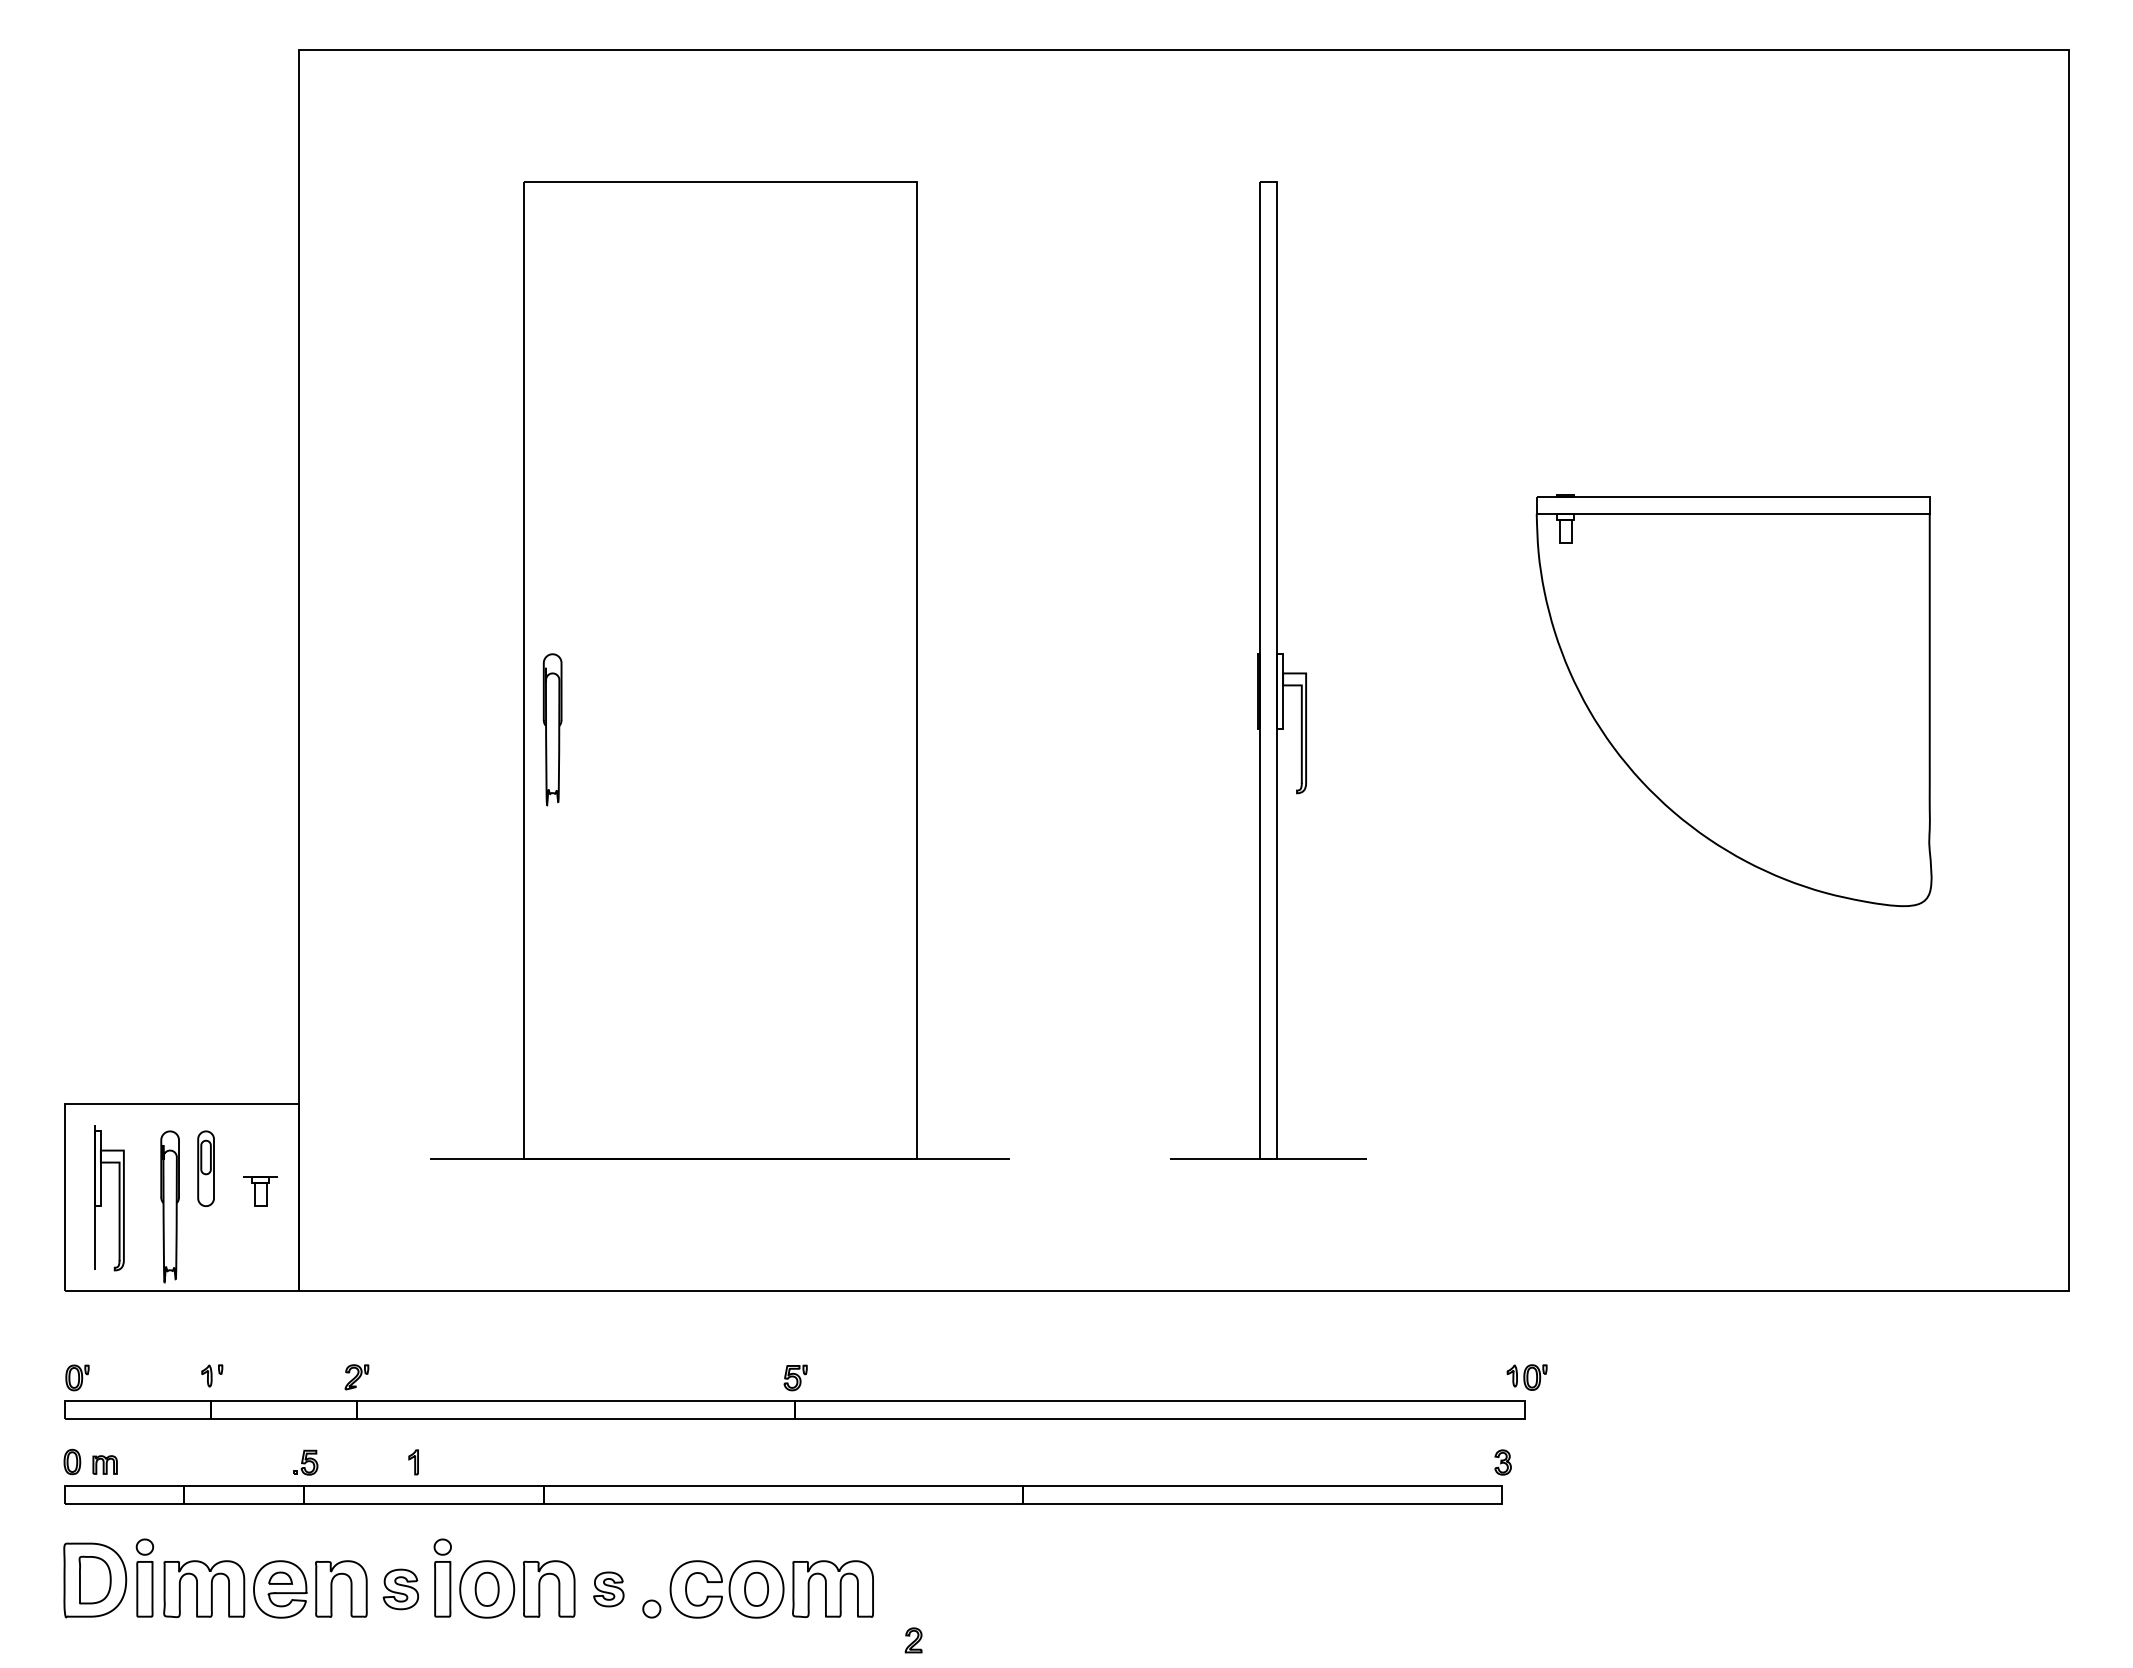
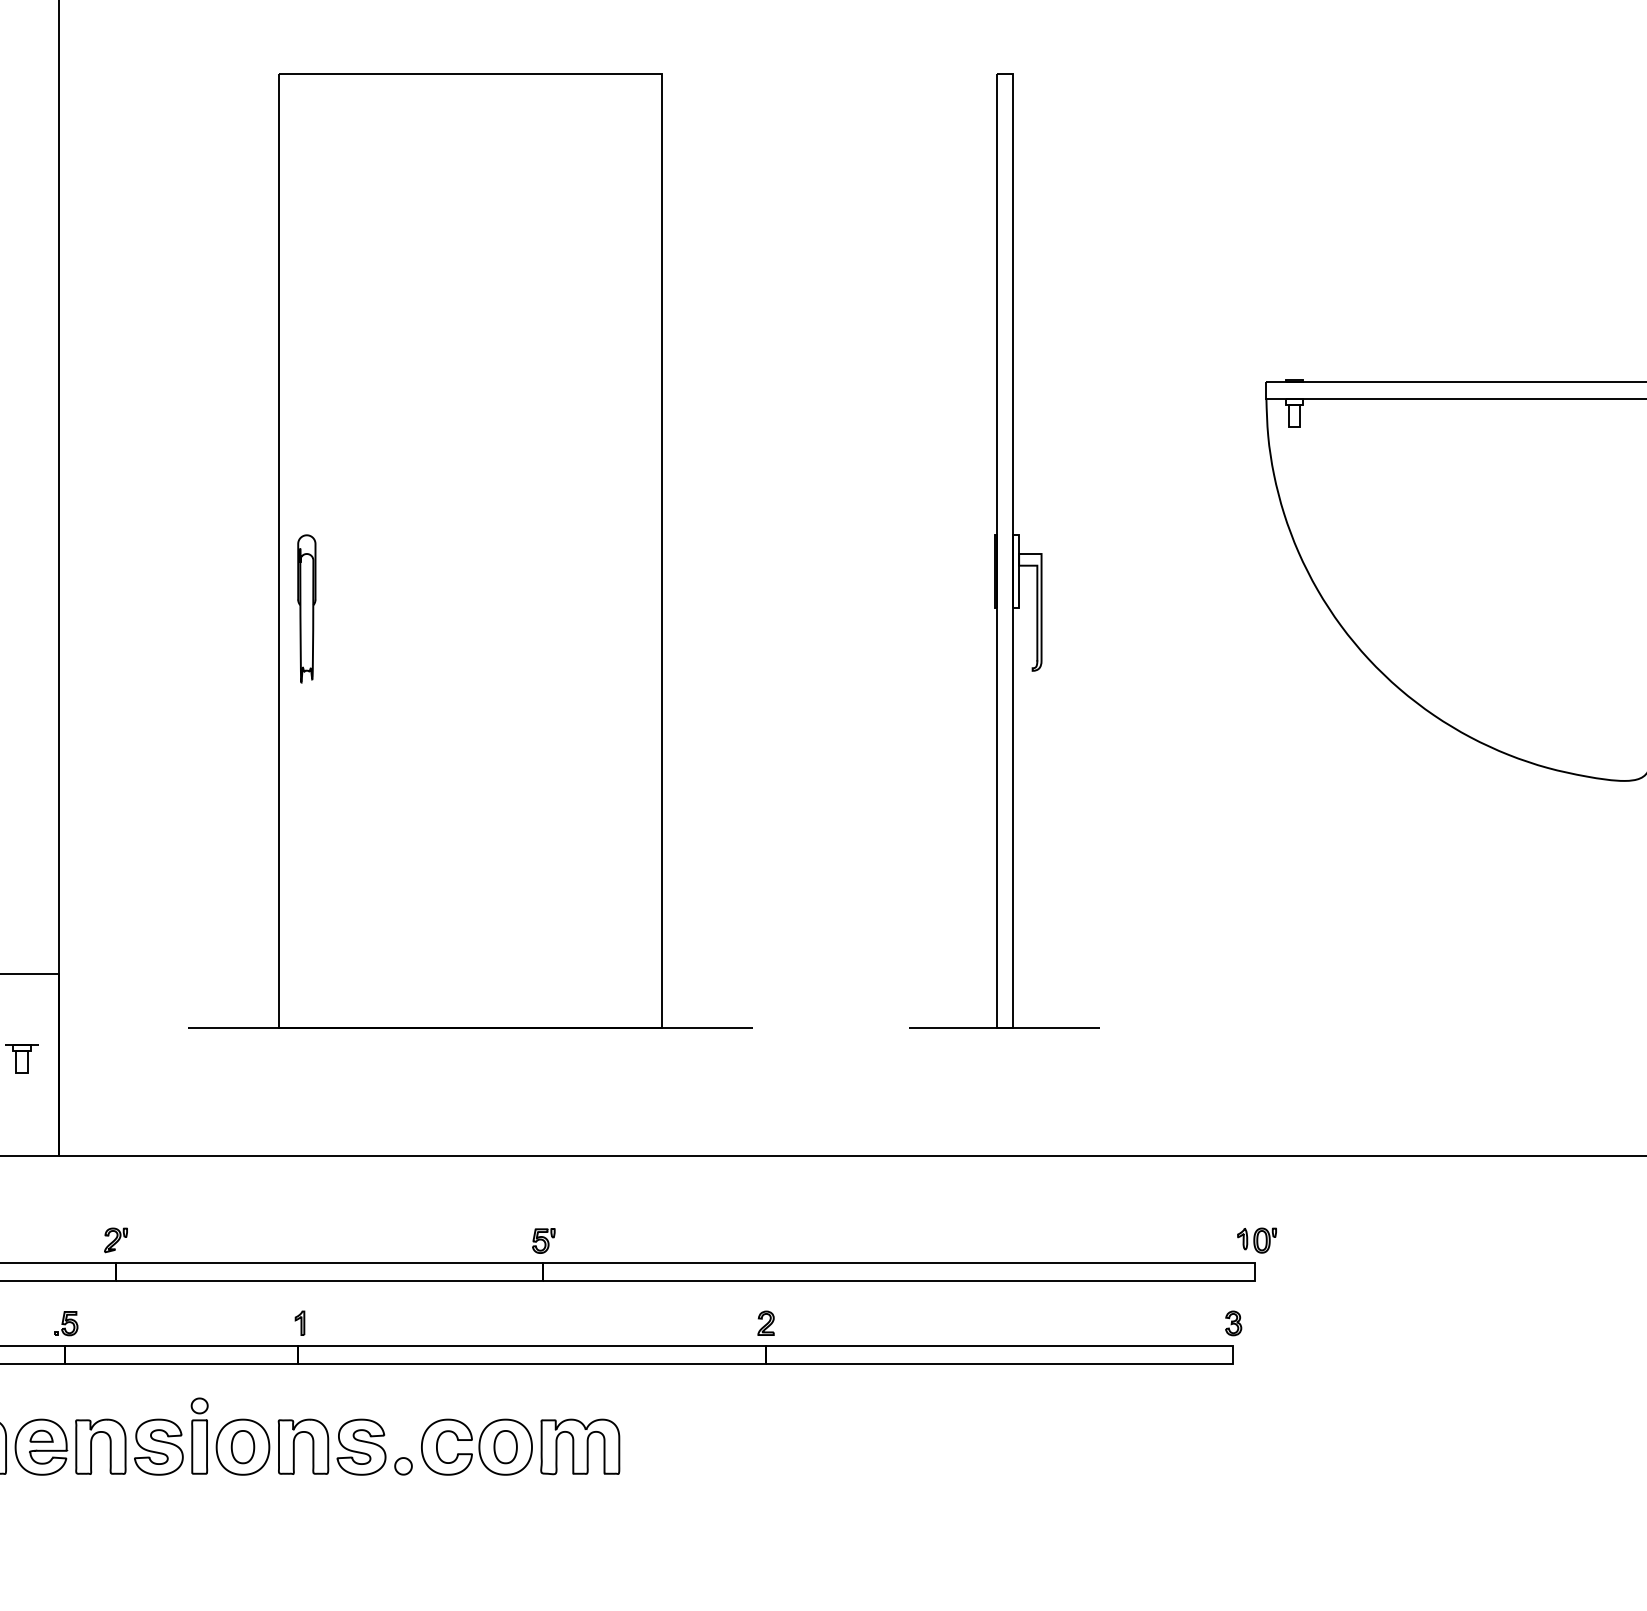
part: (413, 1462) -> (299, 1323), moved
part: (400, 1589) -> (158, 1447), size x1.43
part: (608, 1589) -> (361, 1447), size x1.67
part: (913, 1640) -> (765, 1323), moved

